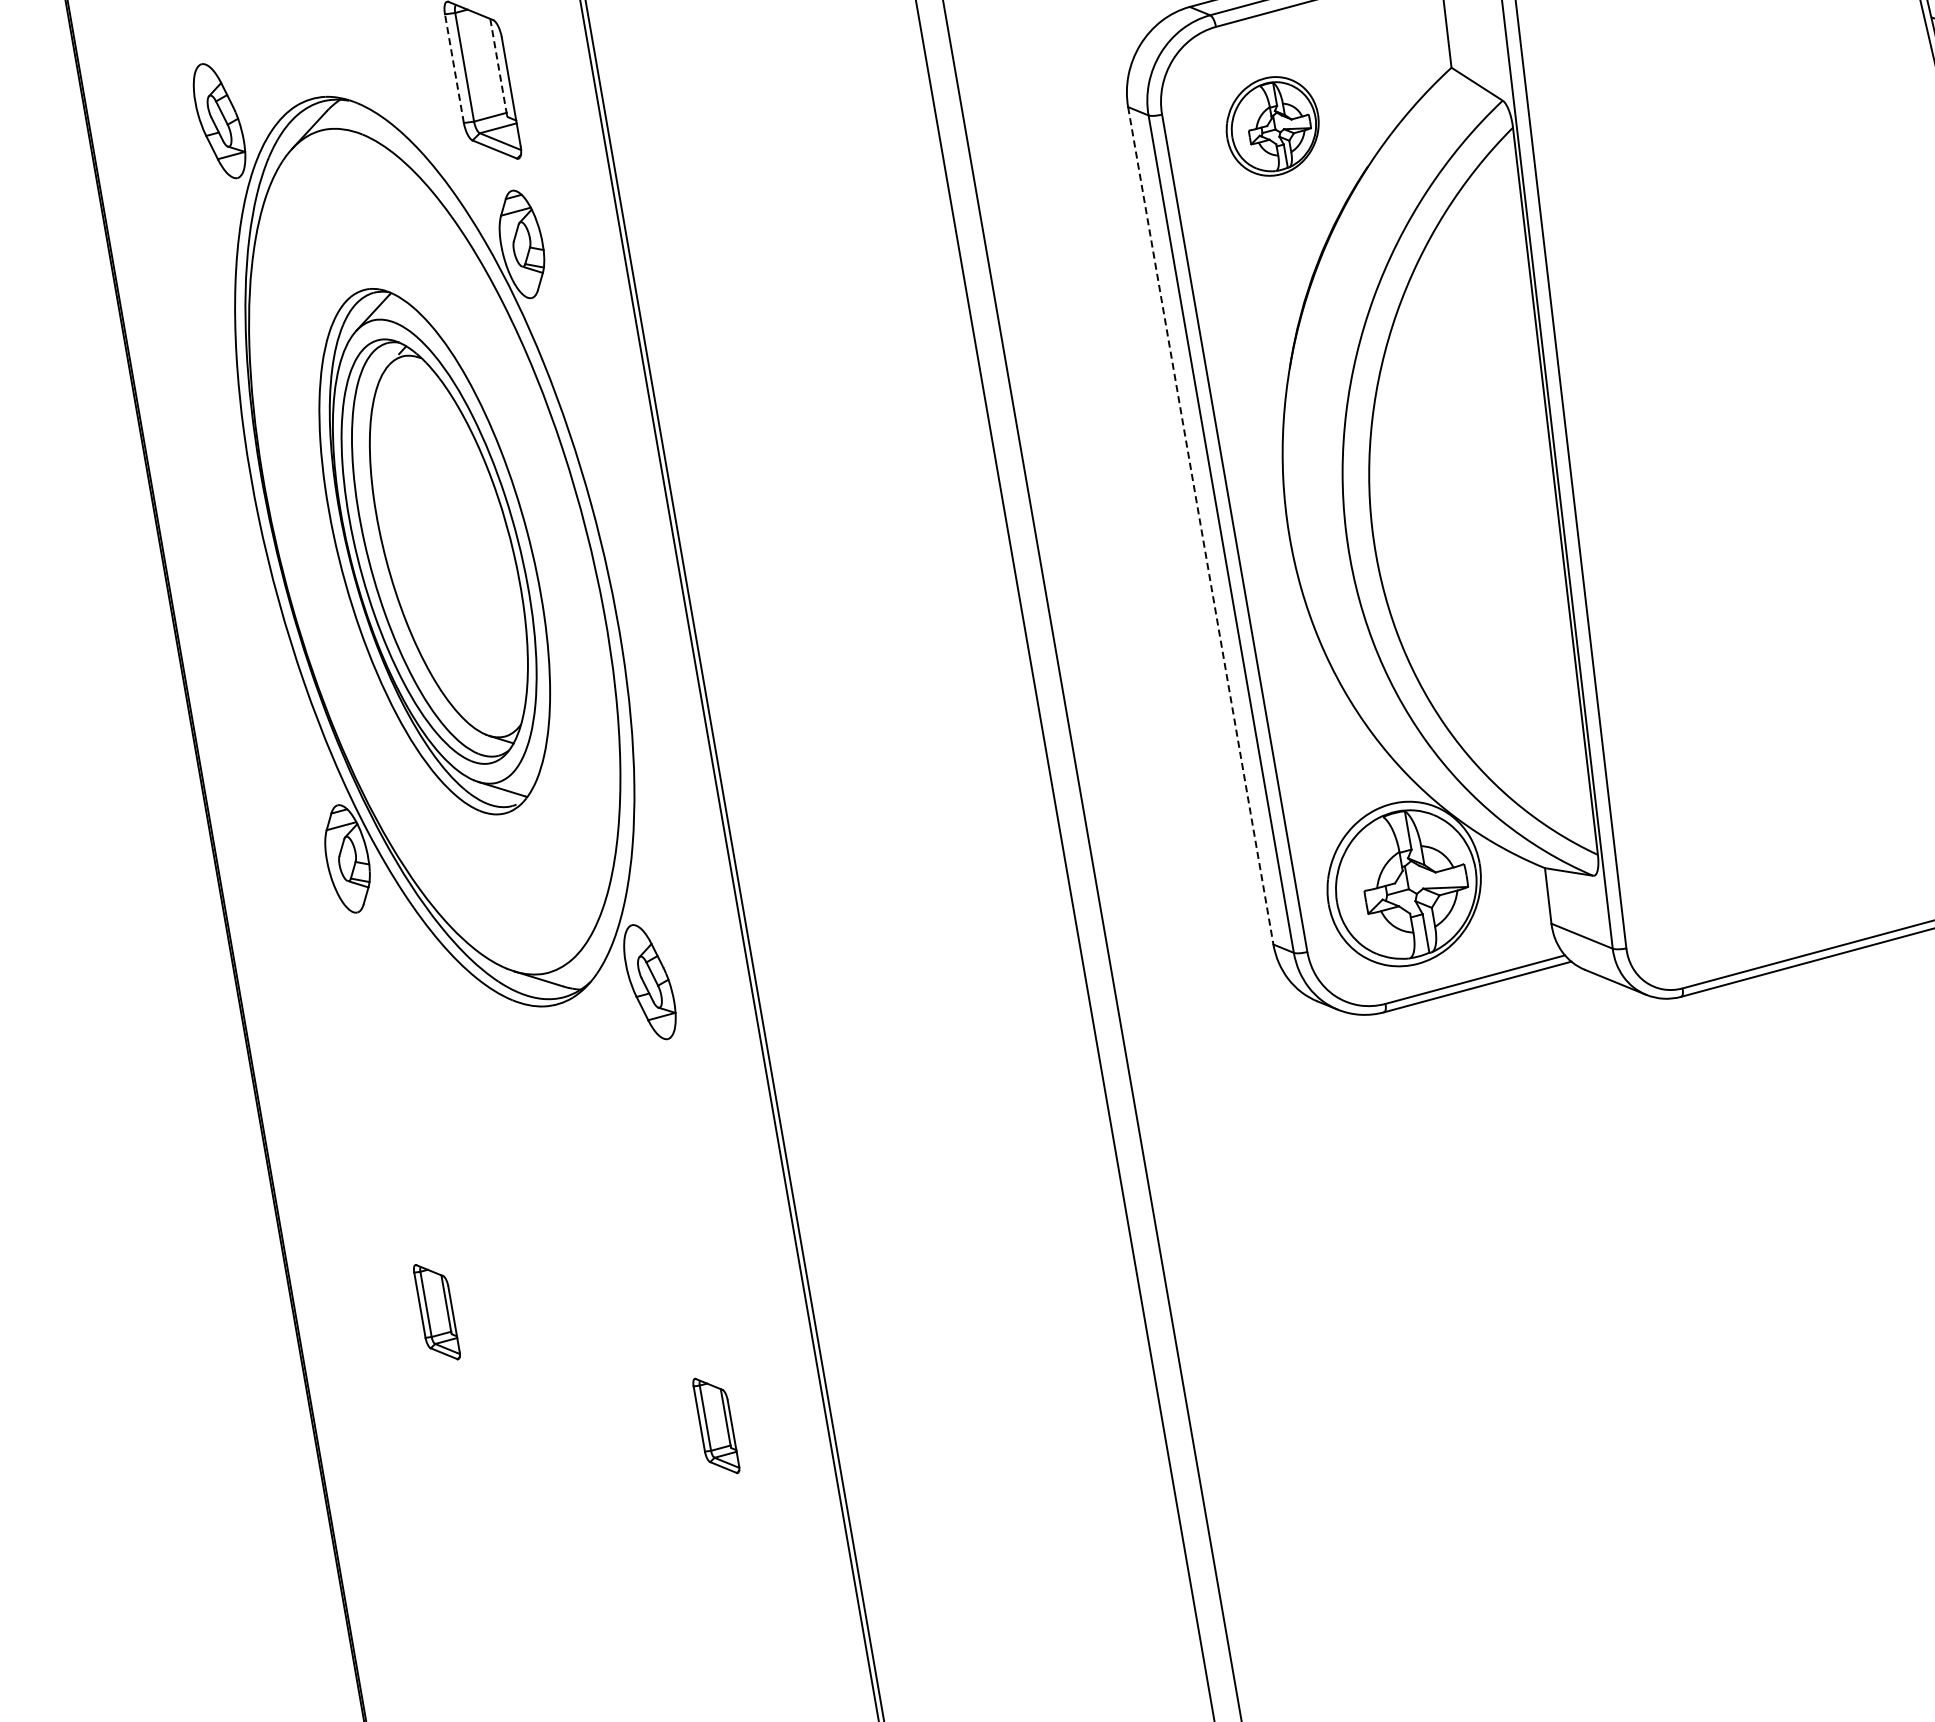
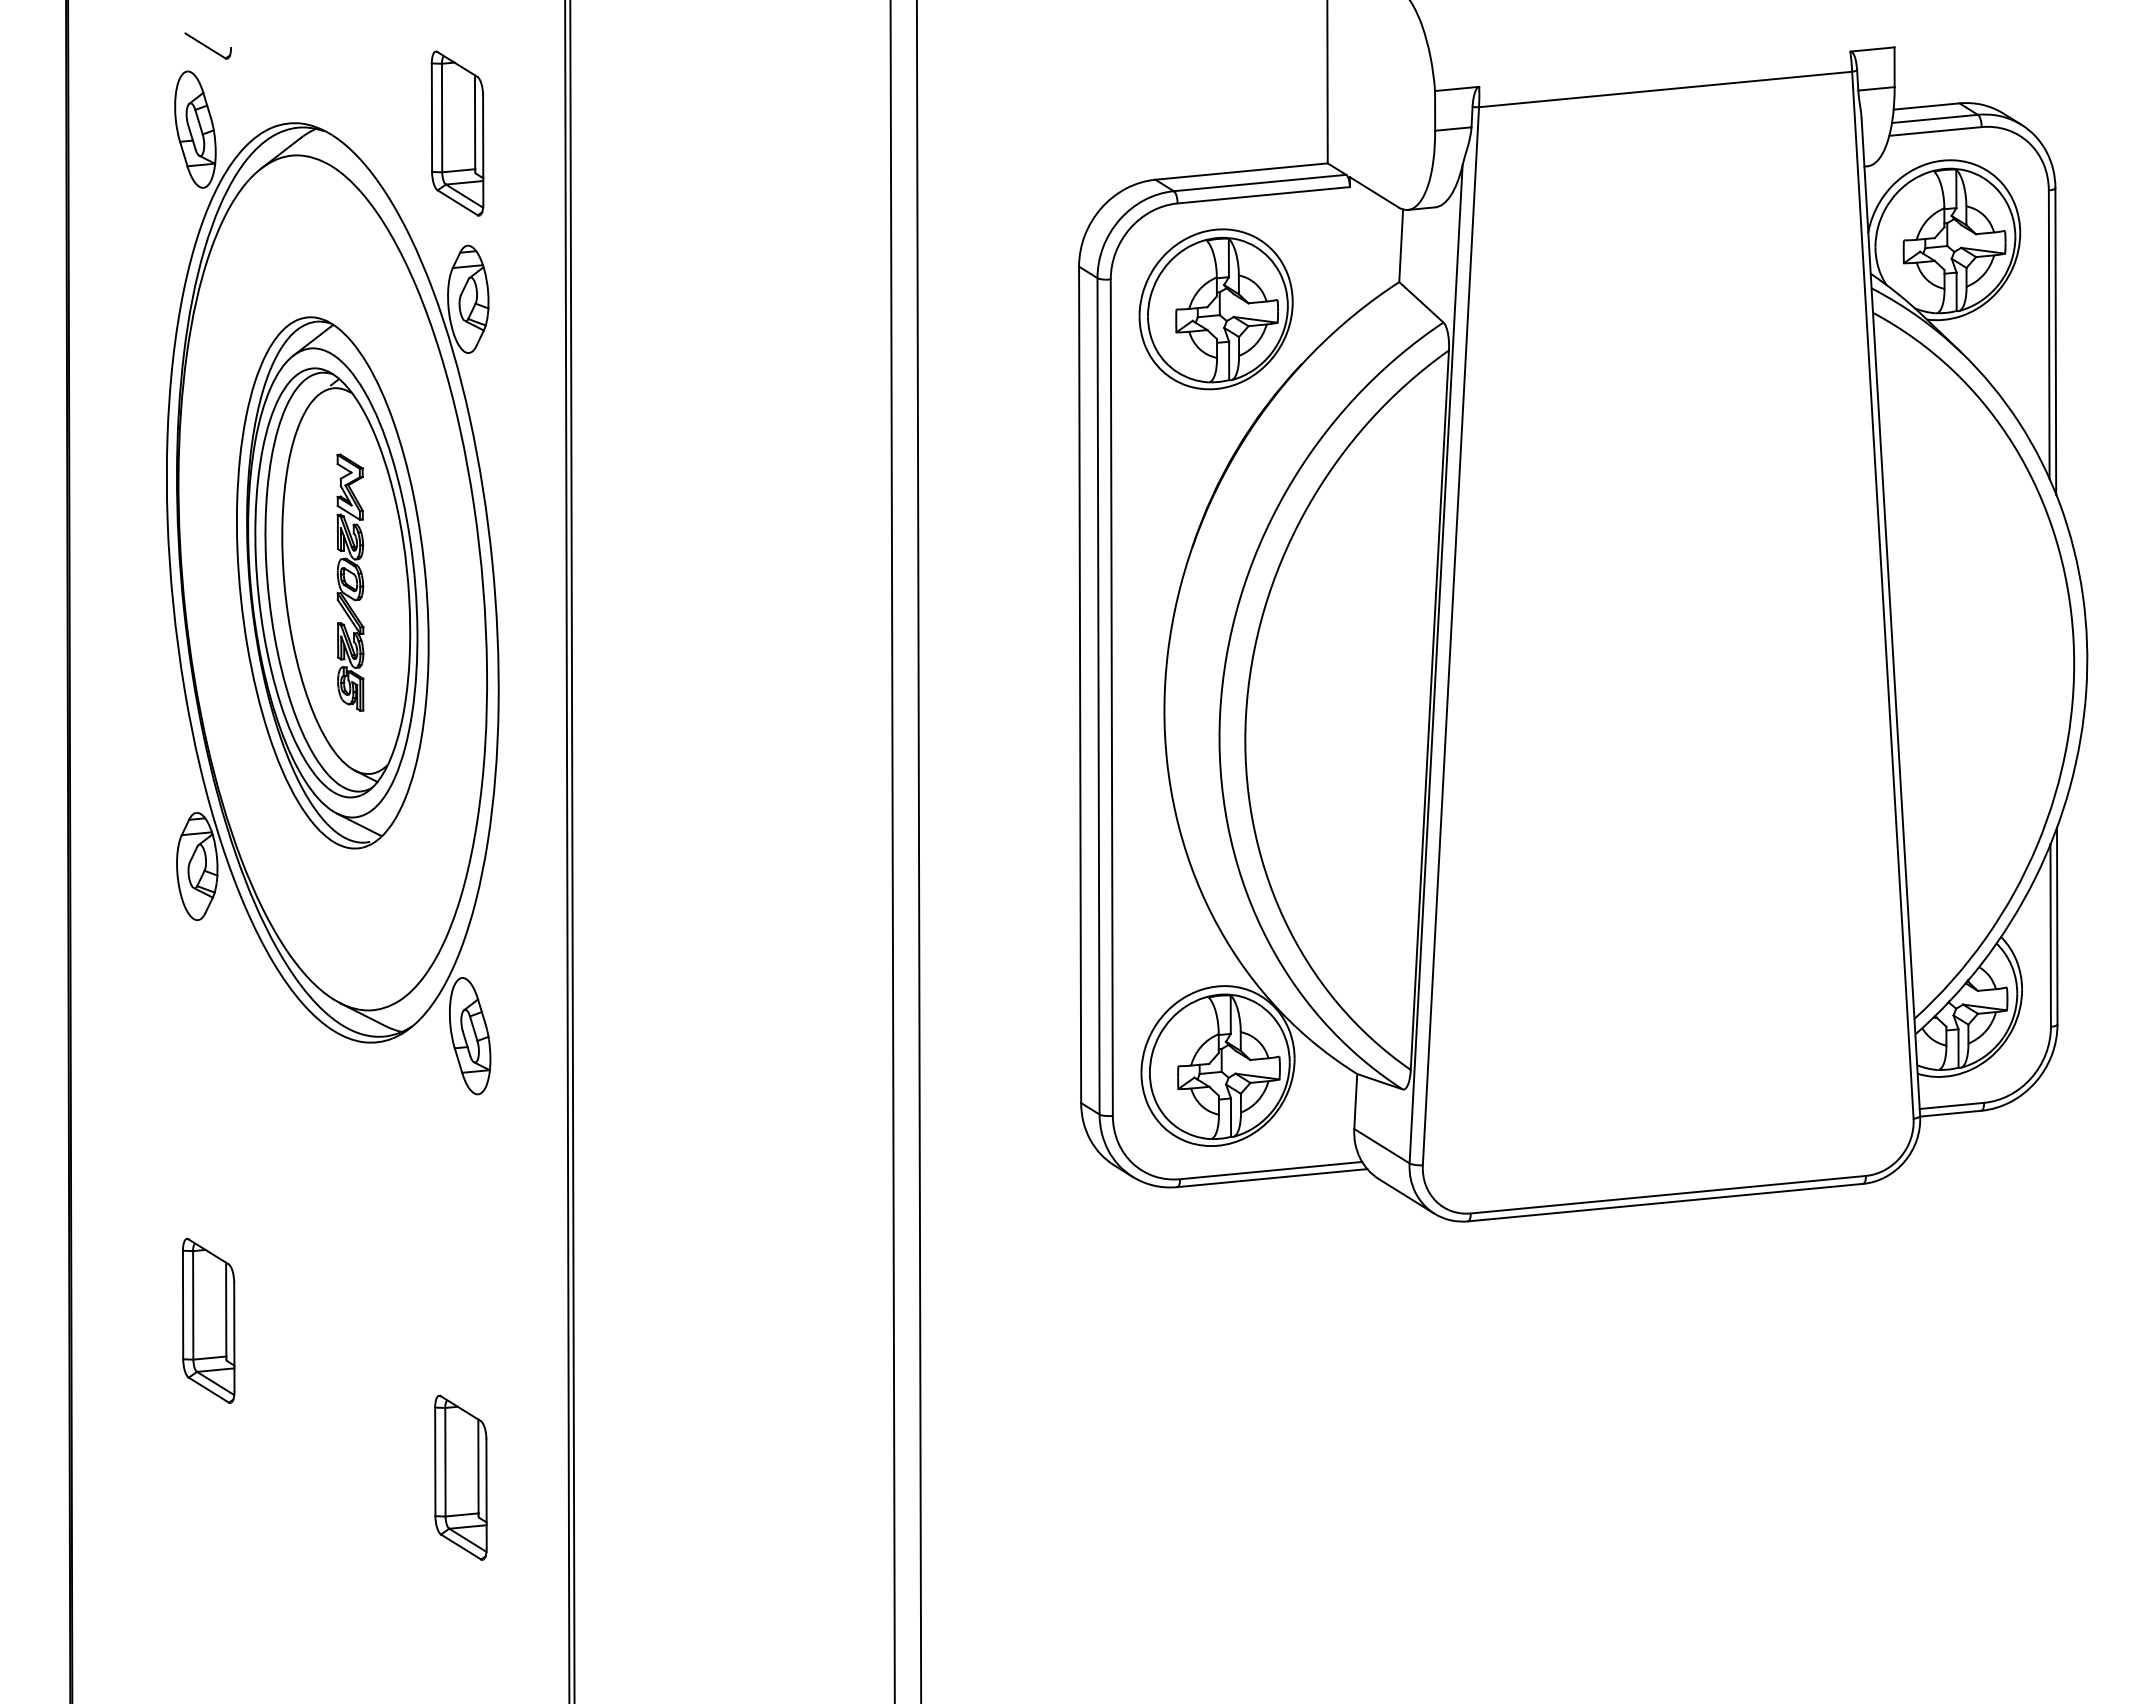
part: (217, 34) -> (207, 45), added
line: (499, 67) -> (475, 123), dashed -> solid
line: (453, 68) -> (431, 117), dashed -> solid
part: (1272, 126) -> (1215, 309), size x1.67
line: (1201, 526) -> (1080, 685), dashed -> solid
part: (452, 548) -> (350, 582), added
part: (436, 1311) -> (208, 1320), size x1.67
part: (715, 1425) -> (460, 1477), size x1.67

